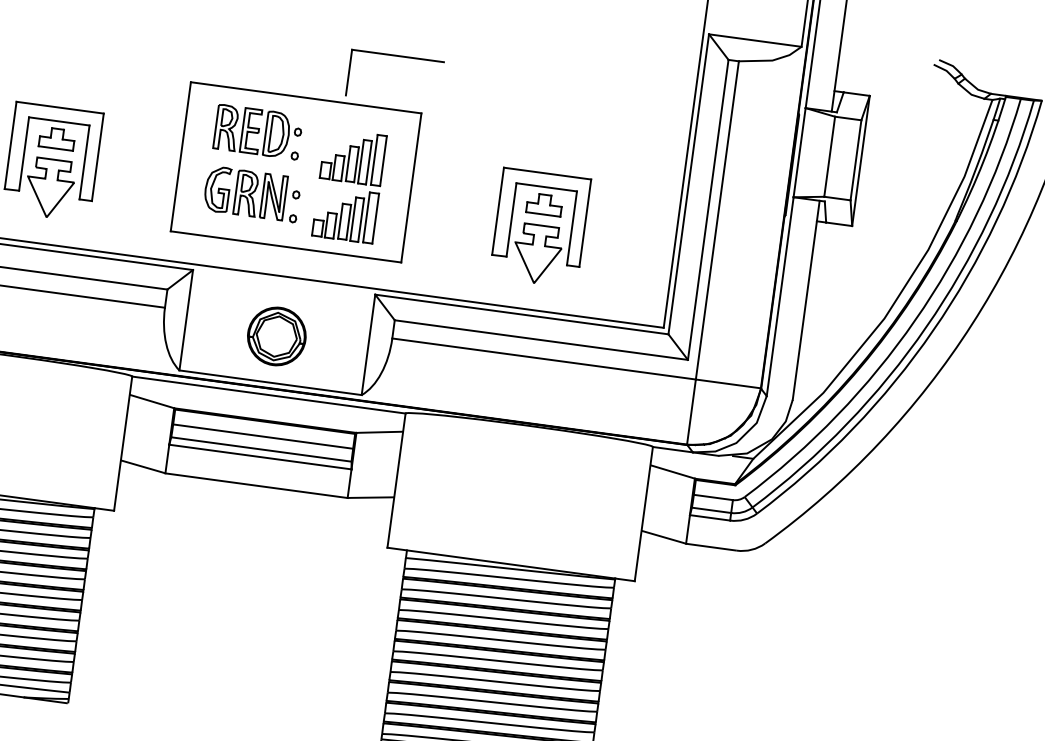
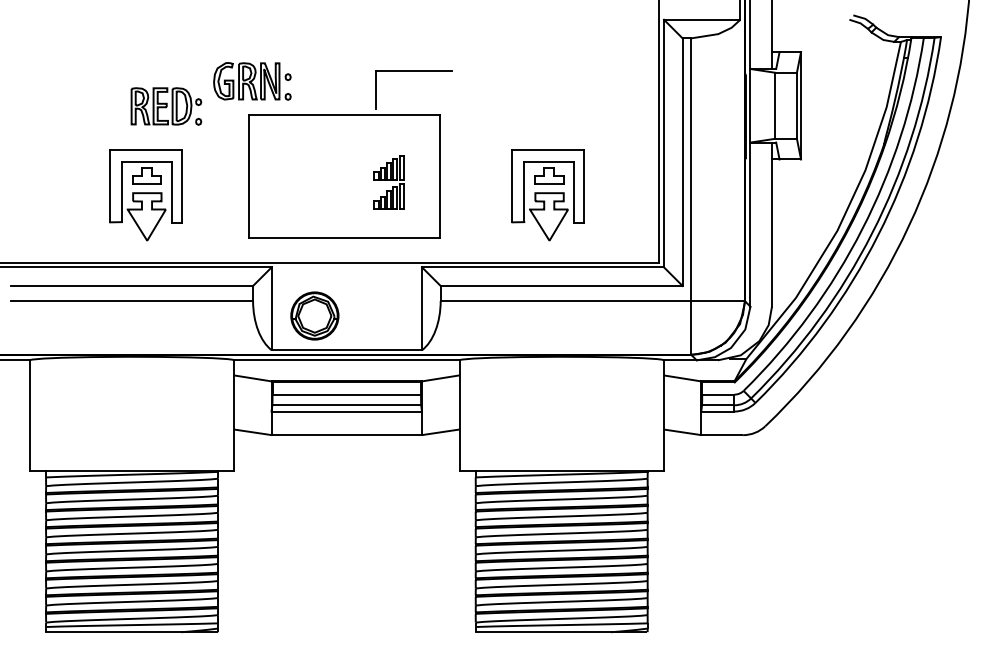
part: (258, 132) -> (166, 106), moved
part: (348, 186) -> (388, 182), size x0.6
part: (252, 194) -> (252, 81), moved
part: (276, 335) -> (314, 315), moved

